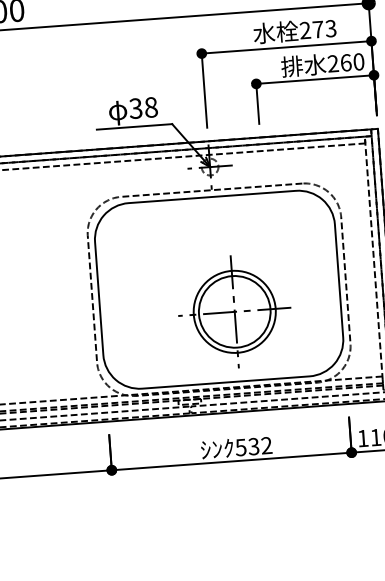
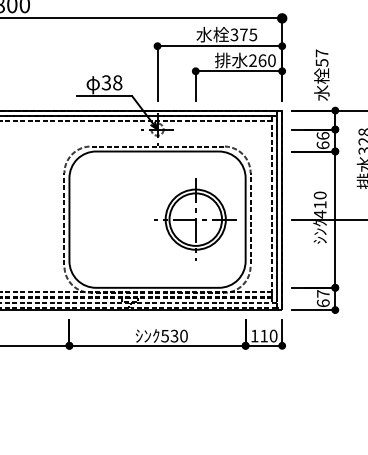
text: (317, 29) -> (243, 34), 273 -> 375
part: (234, 311) -> (195, 219), moved
text: (266, 444) -> (183, 335), 532 -> 530

